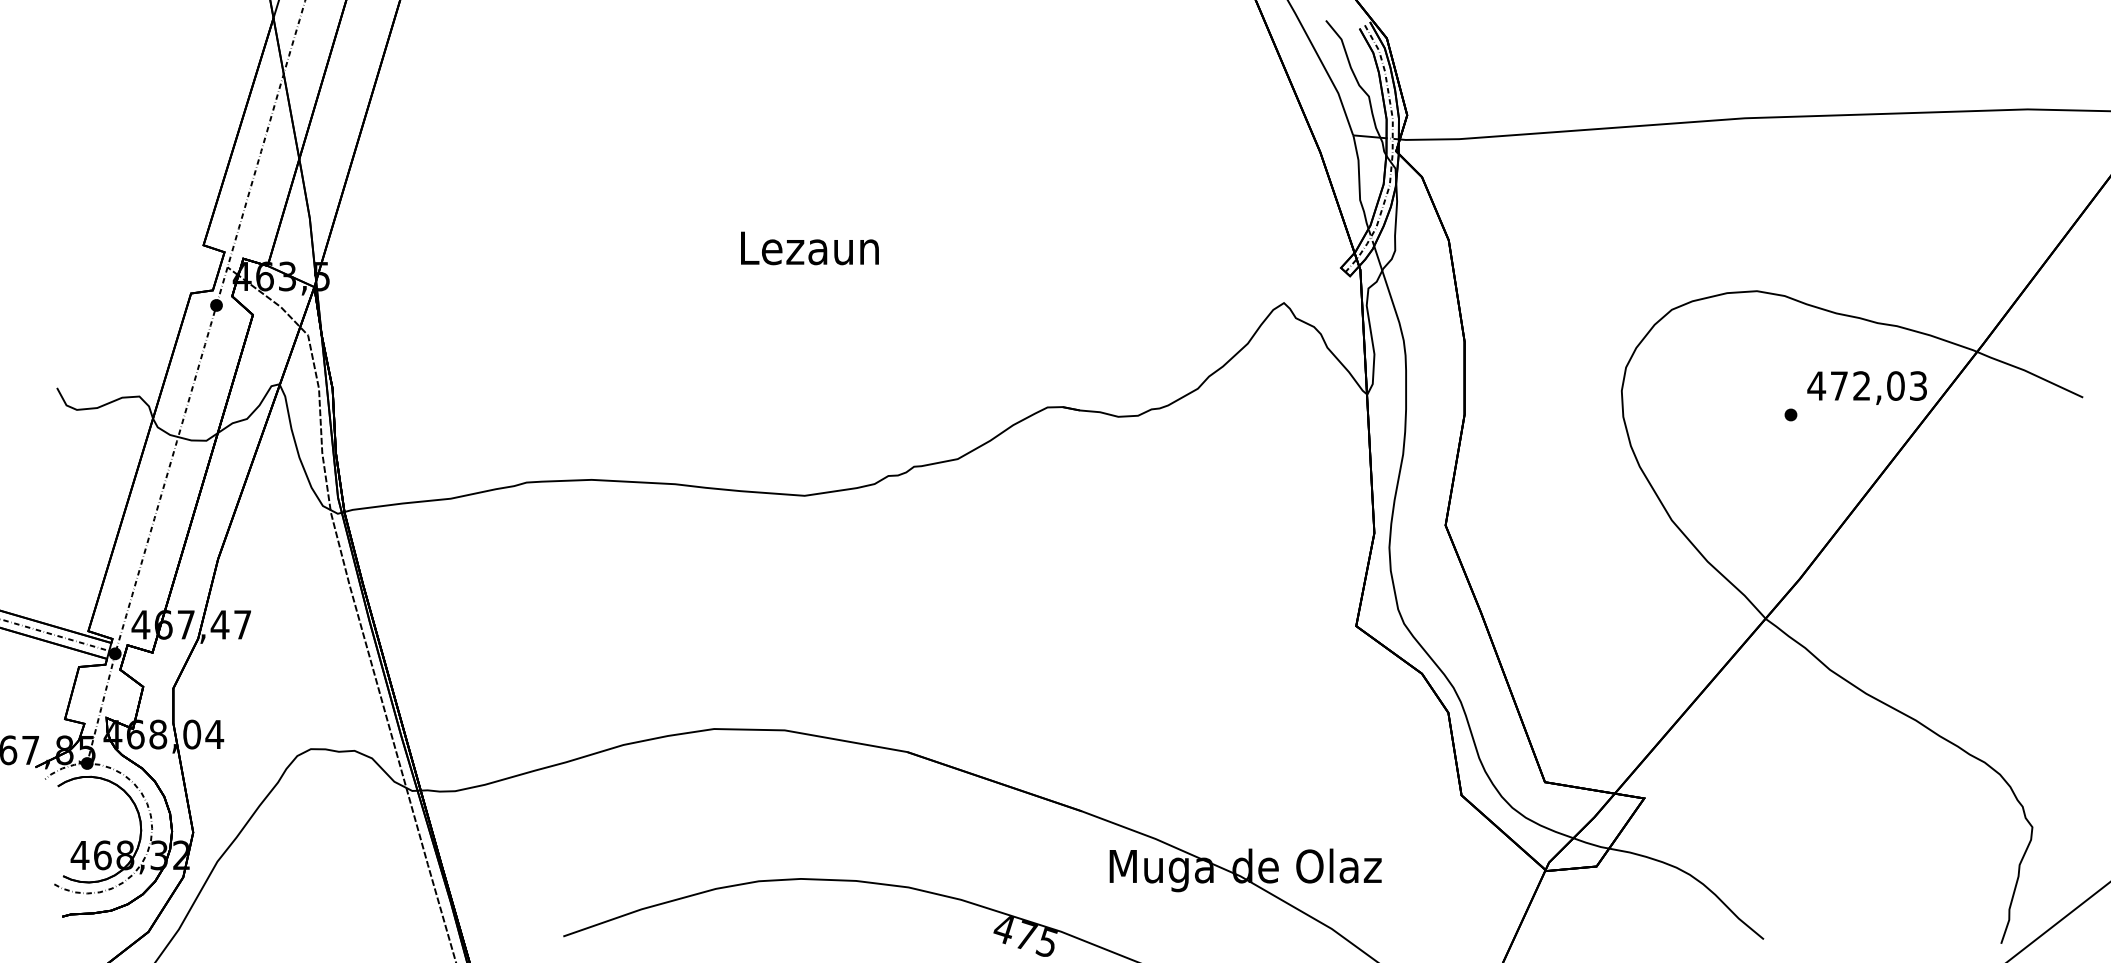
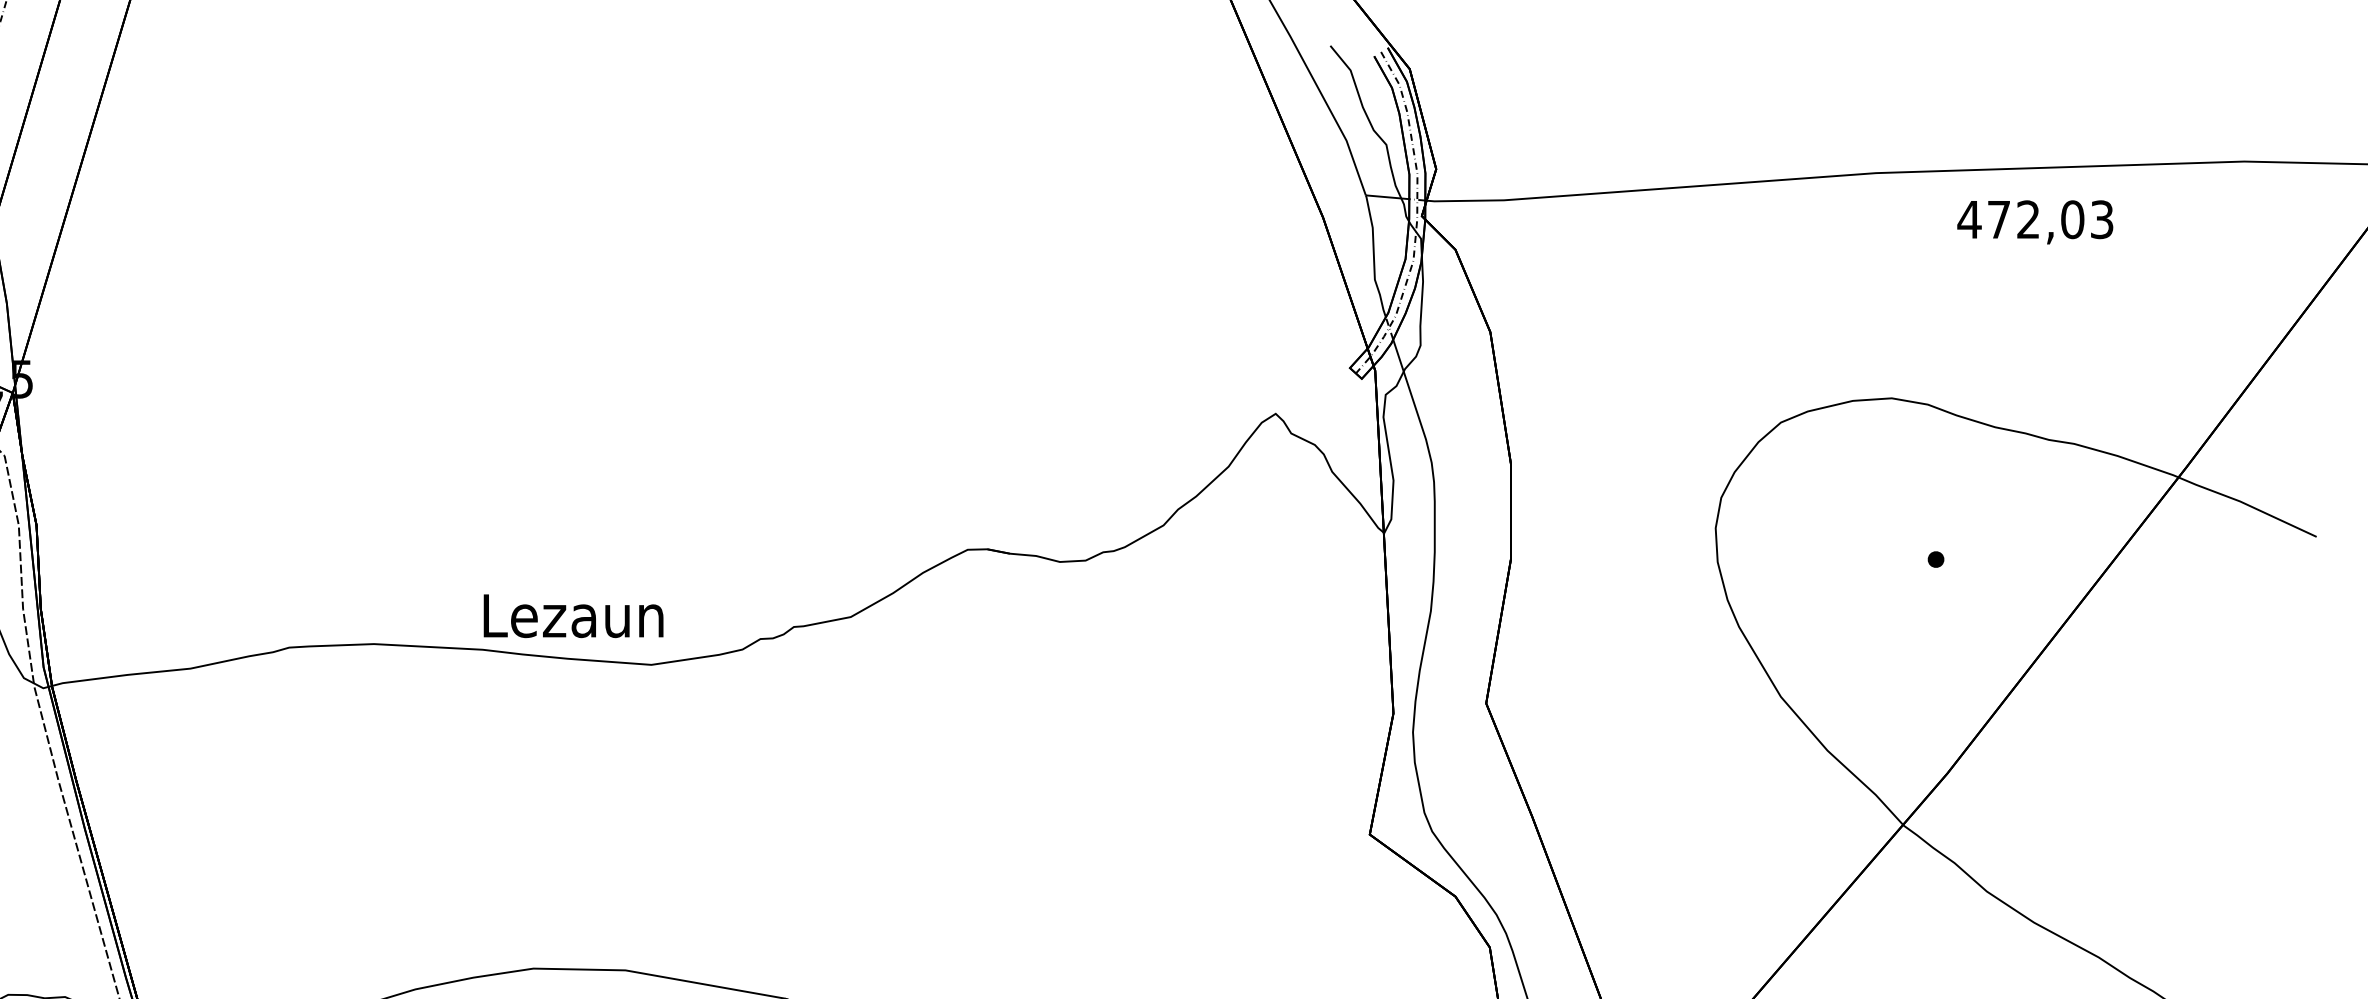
text: (809, 248) -> (573, 616), moved
text: (1866, 387) -> (2034, 221), moved

